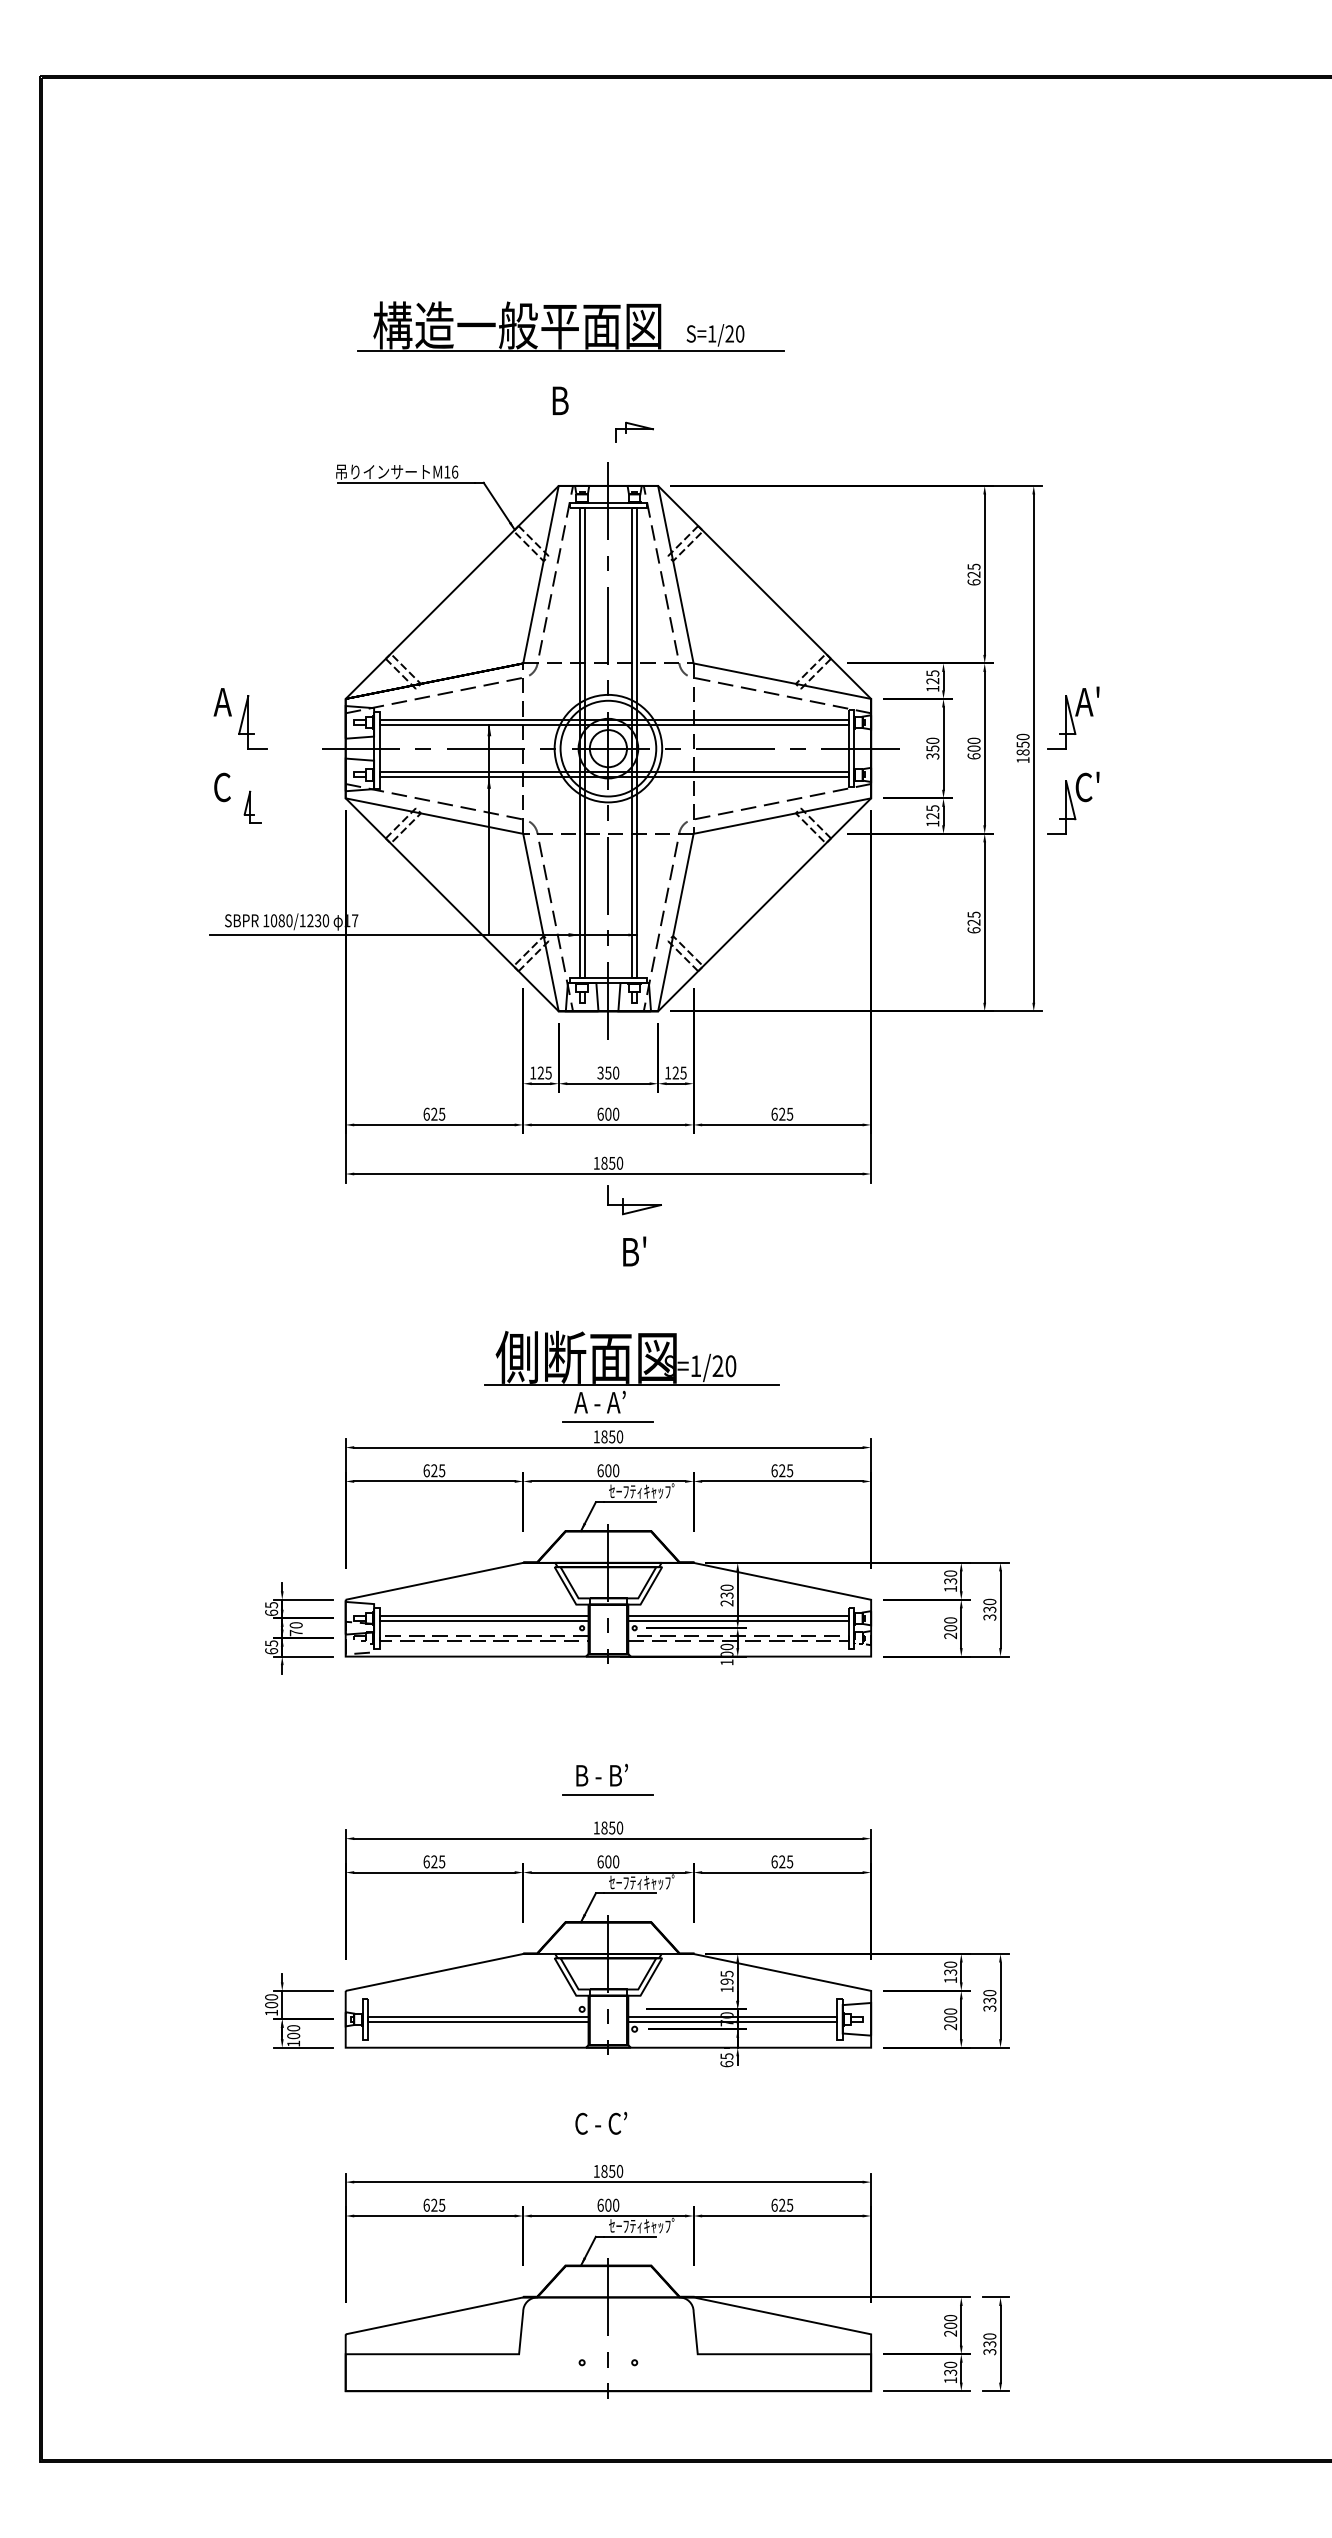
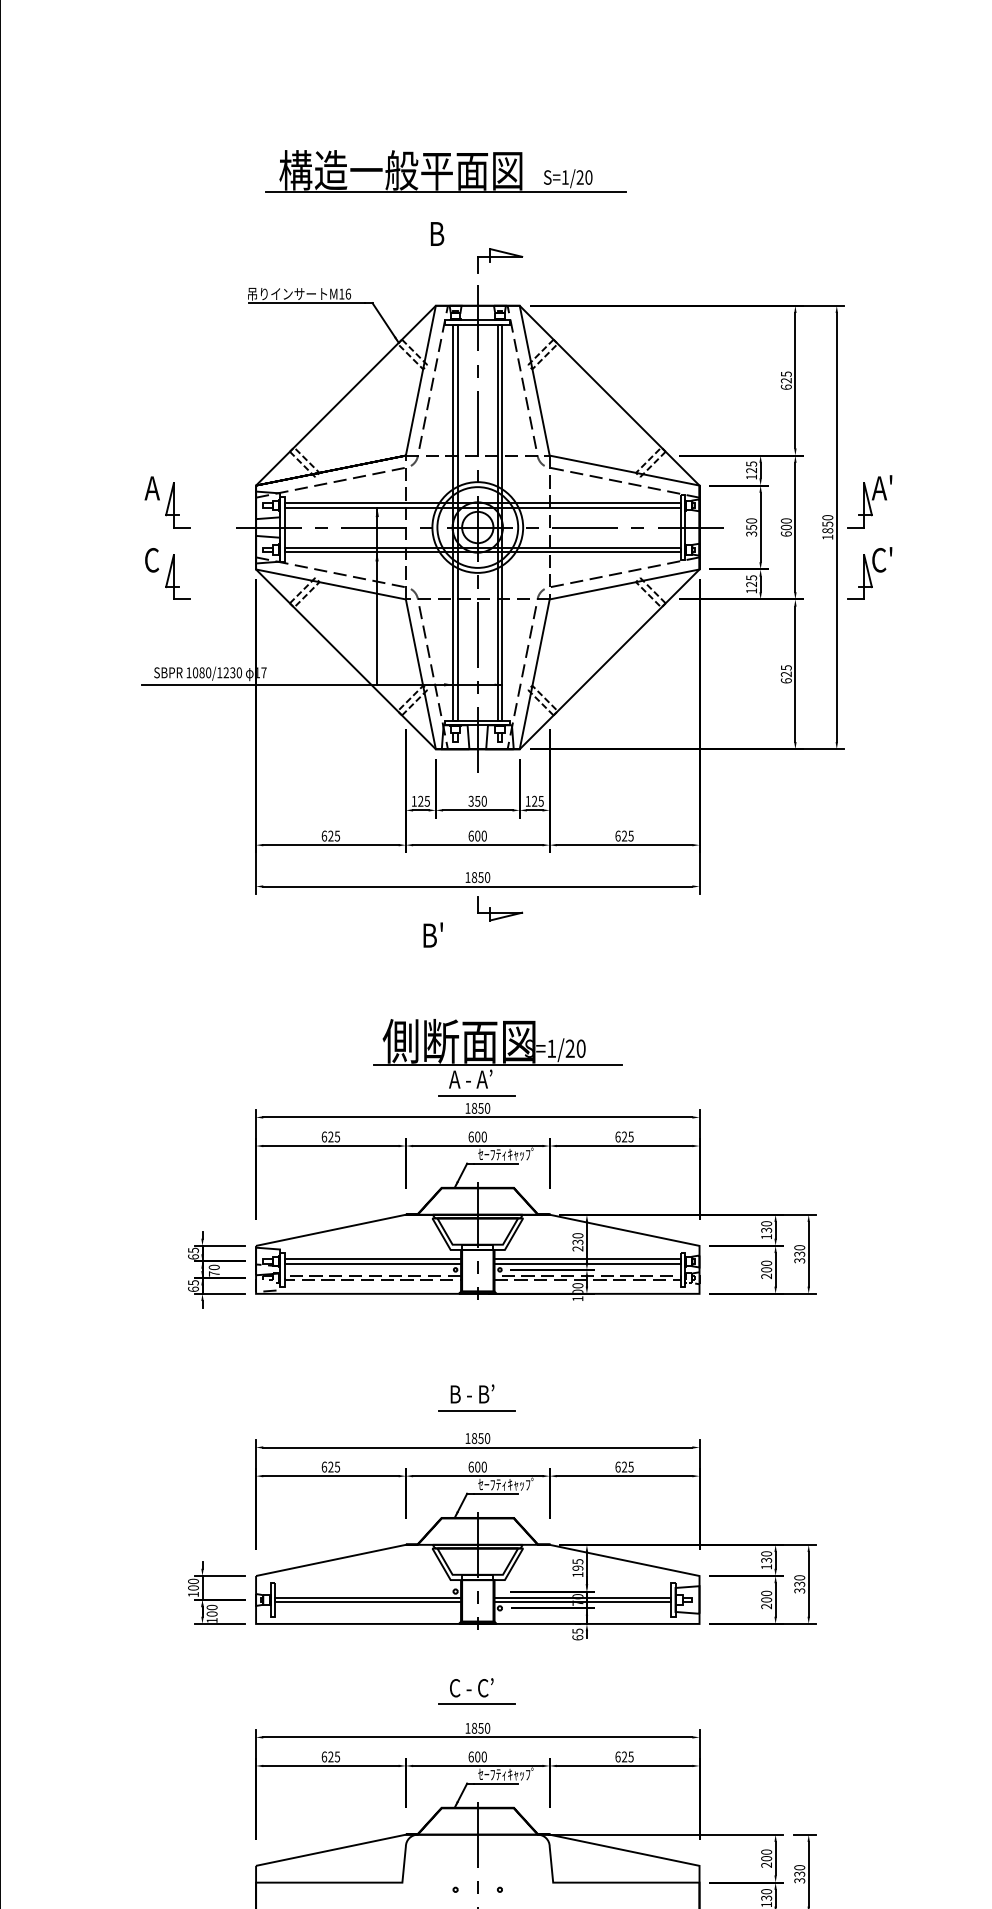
part: (634, 432) -> (499, 260), size x1.43
part: (252, 807) -> (177, 577), size x1.67
text: (634, 1251) -> (433, 935), moved
line: (607, 2143) -> (477, 1704), added

